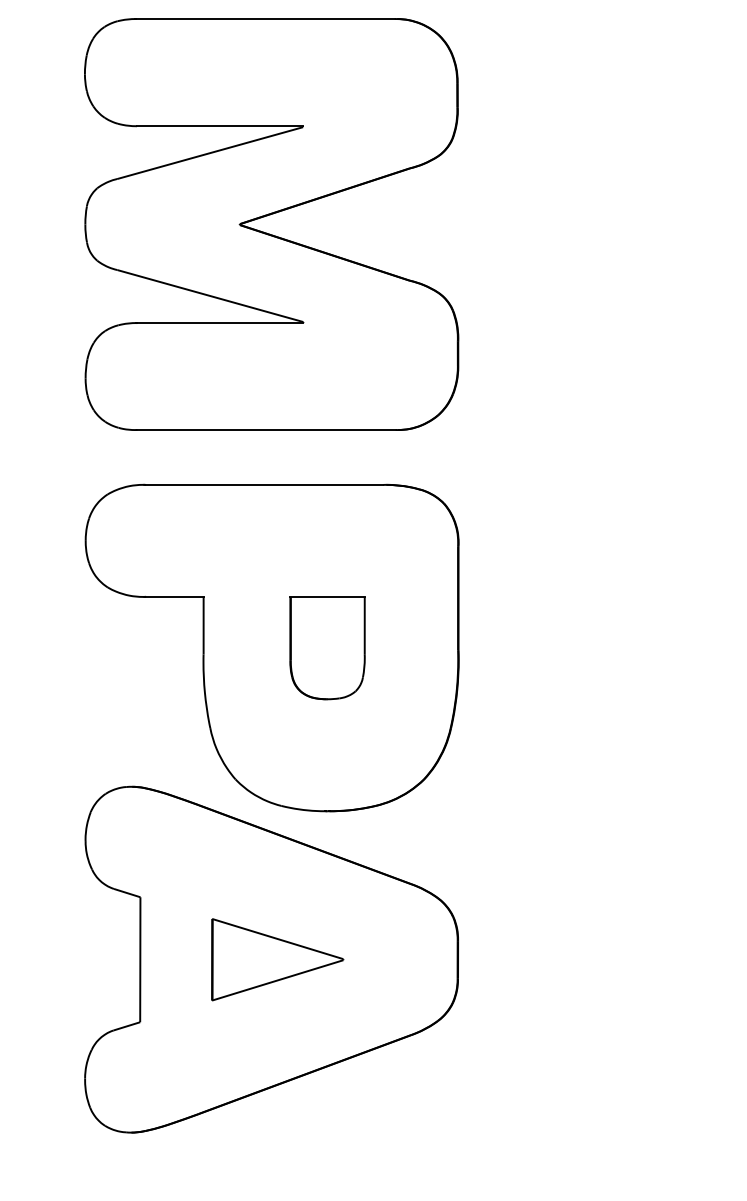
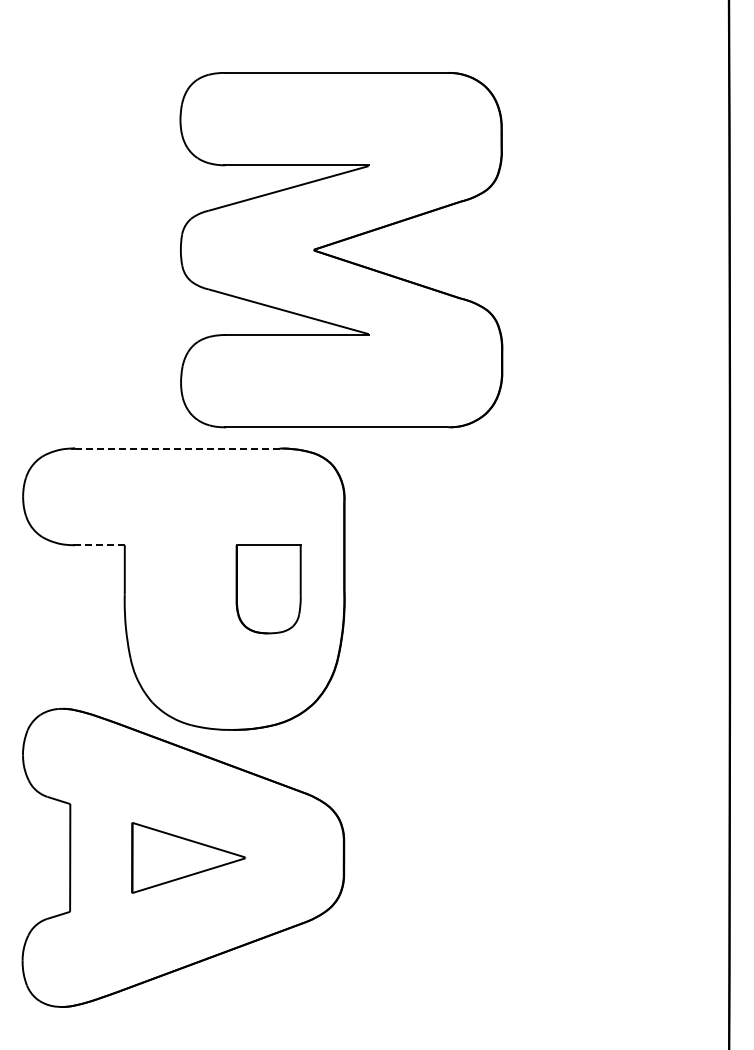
part: (269, 233) -> (339, 257), moved
line: (264, 484) -> (177, 448), solid -> dashed
line: (174, 597) -> (99, 545), solid -> dashed
part: (327, 648) -> (268, 589), moved

